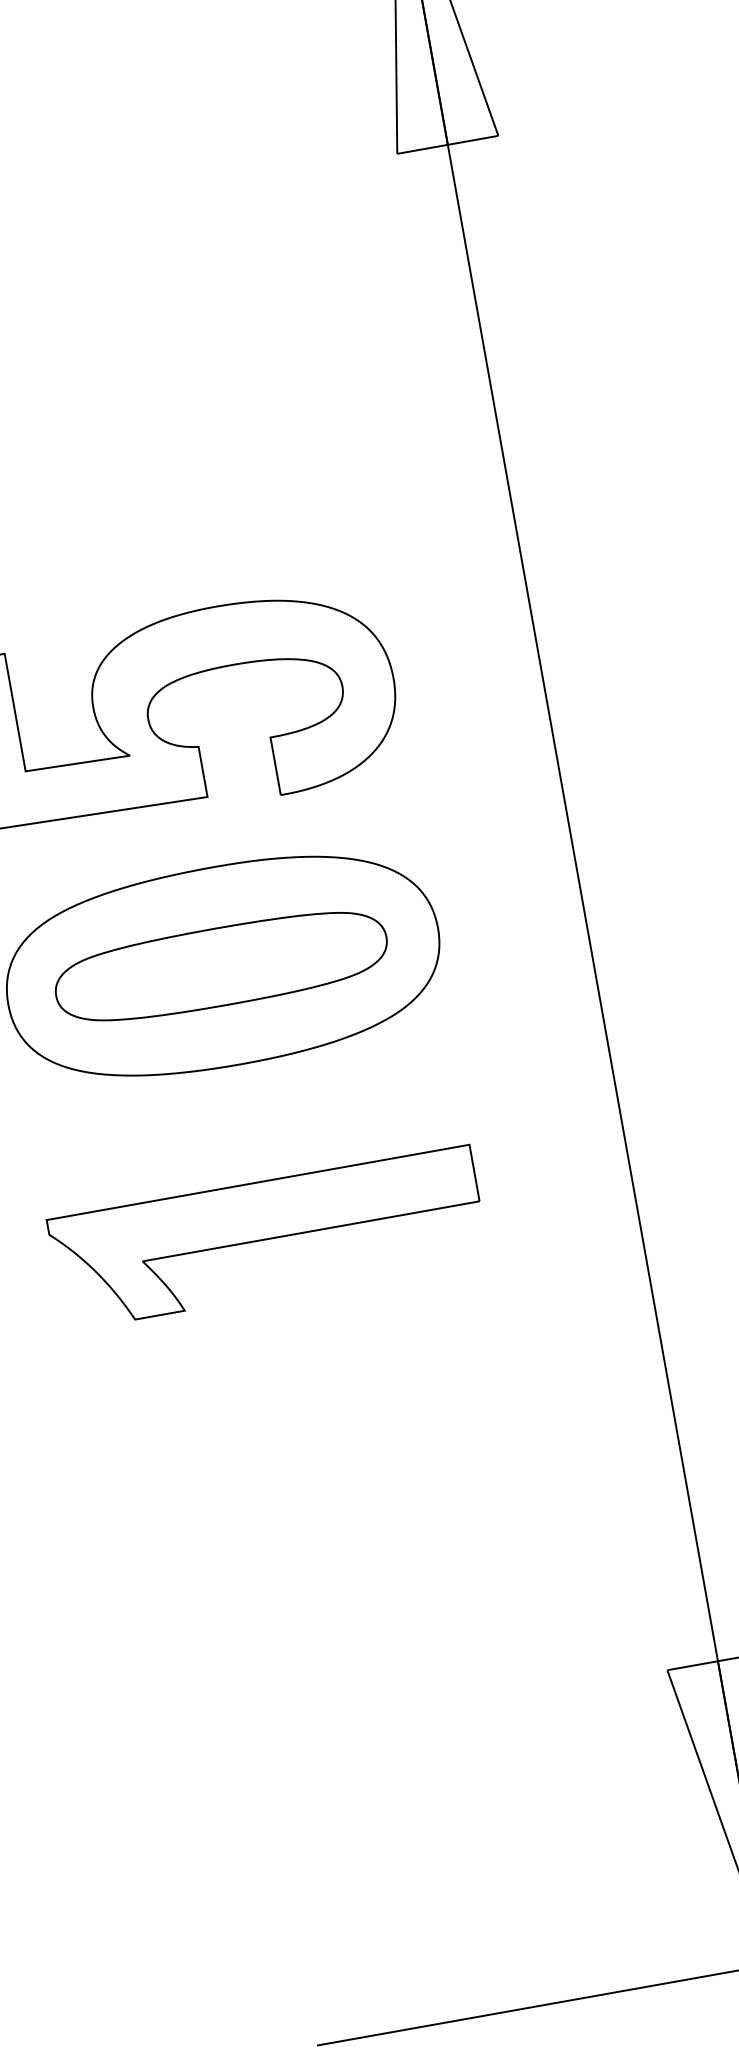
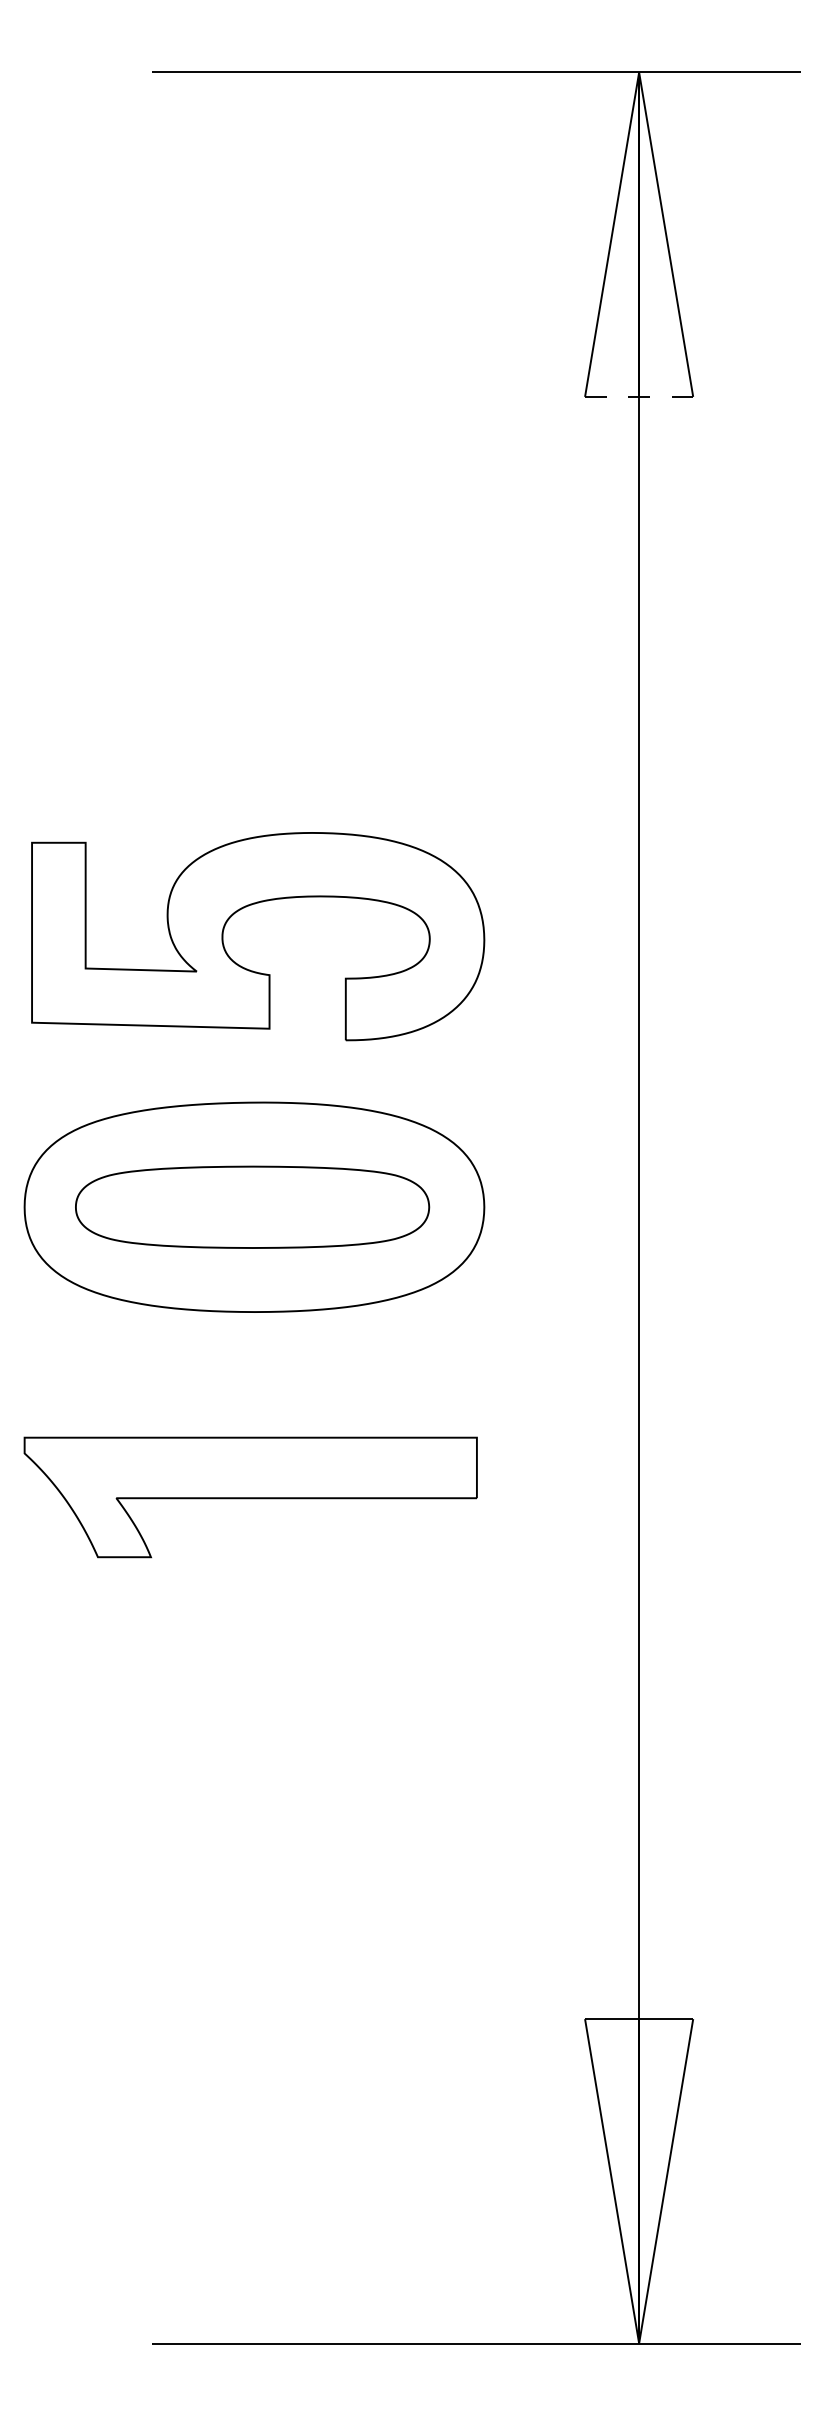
line: (448, 144) -> (639, 396), solid -> dashed

